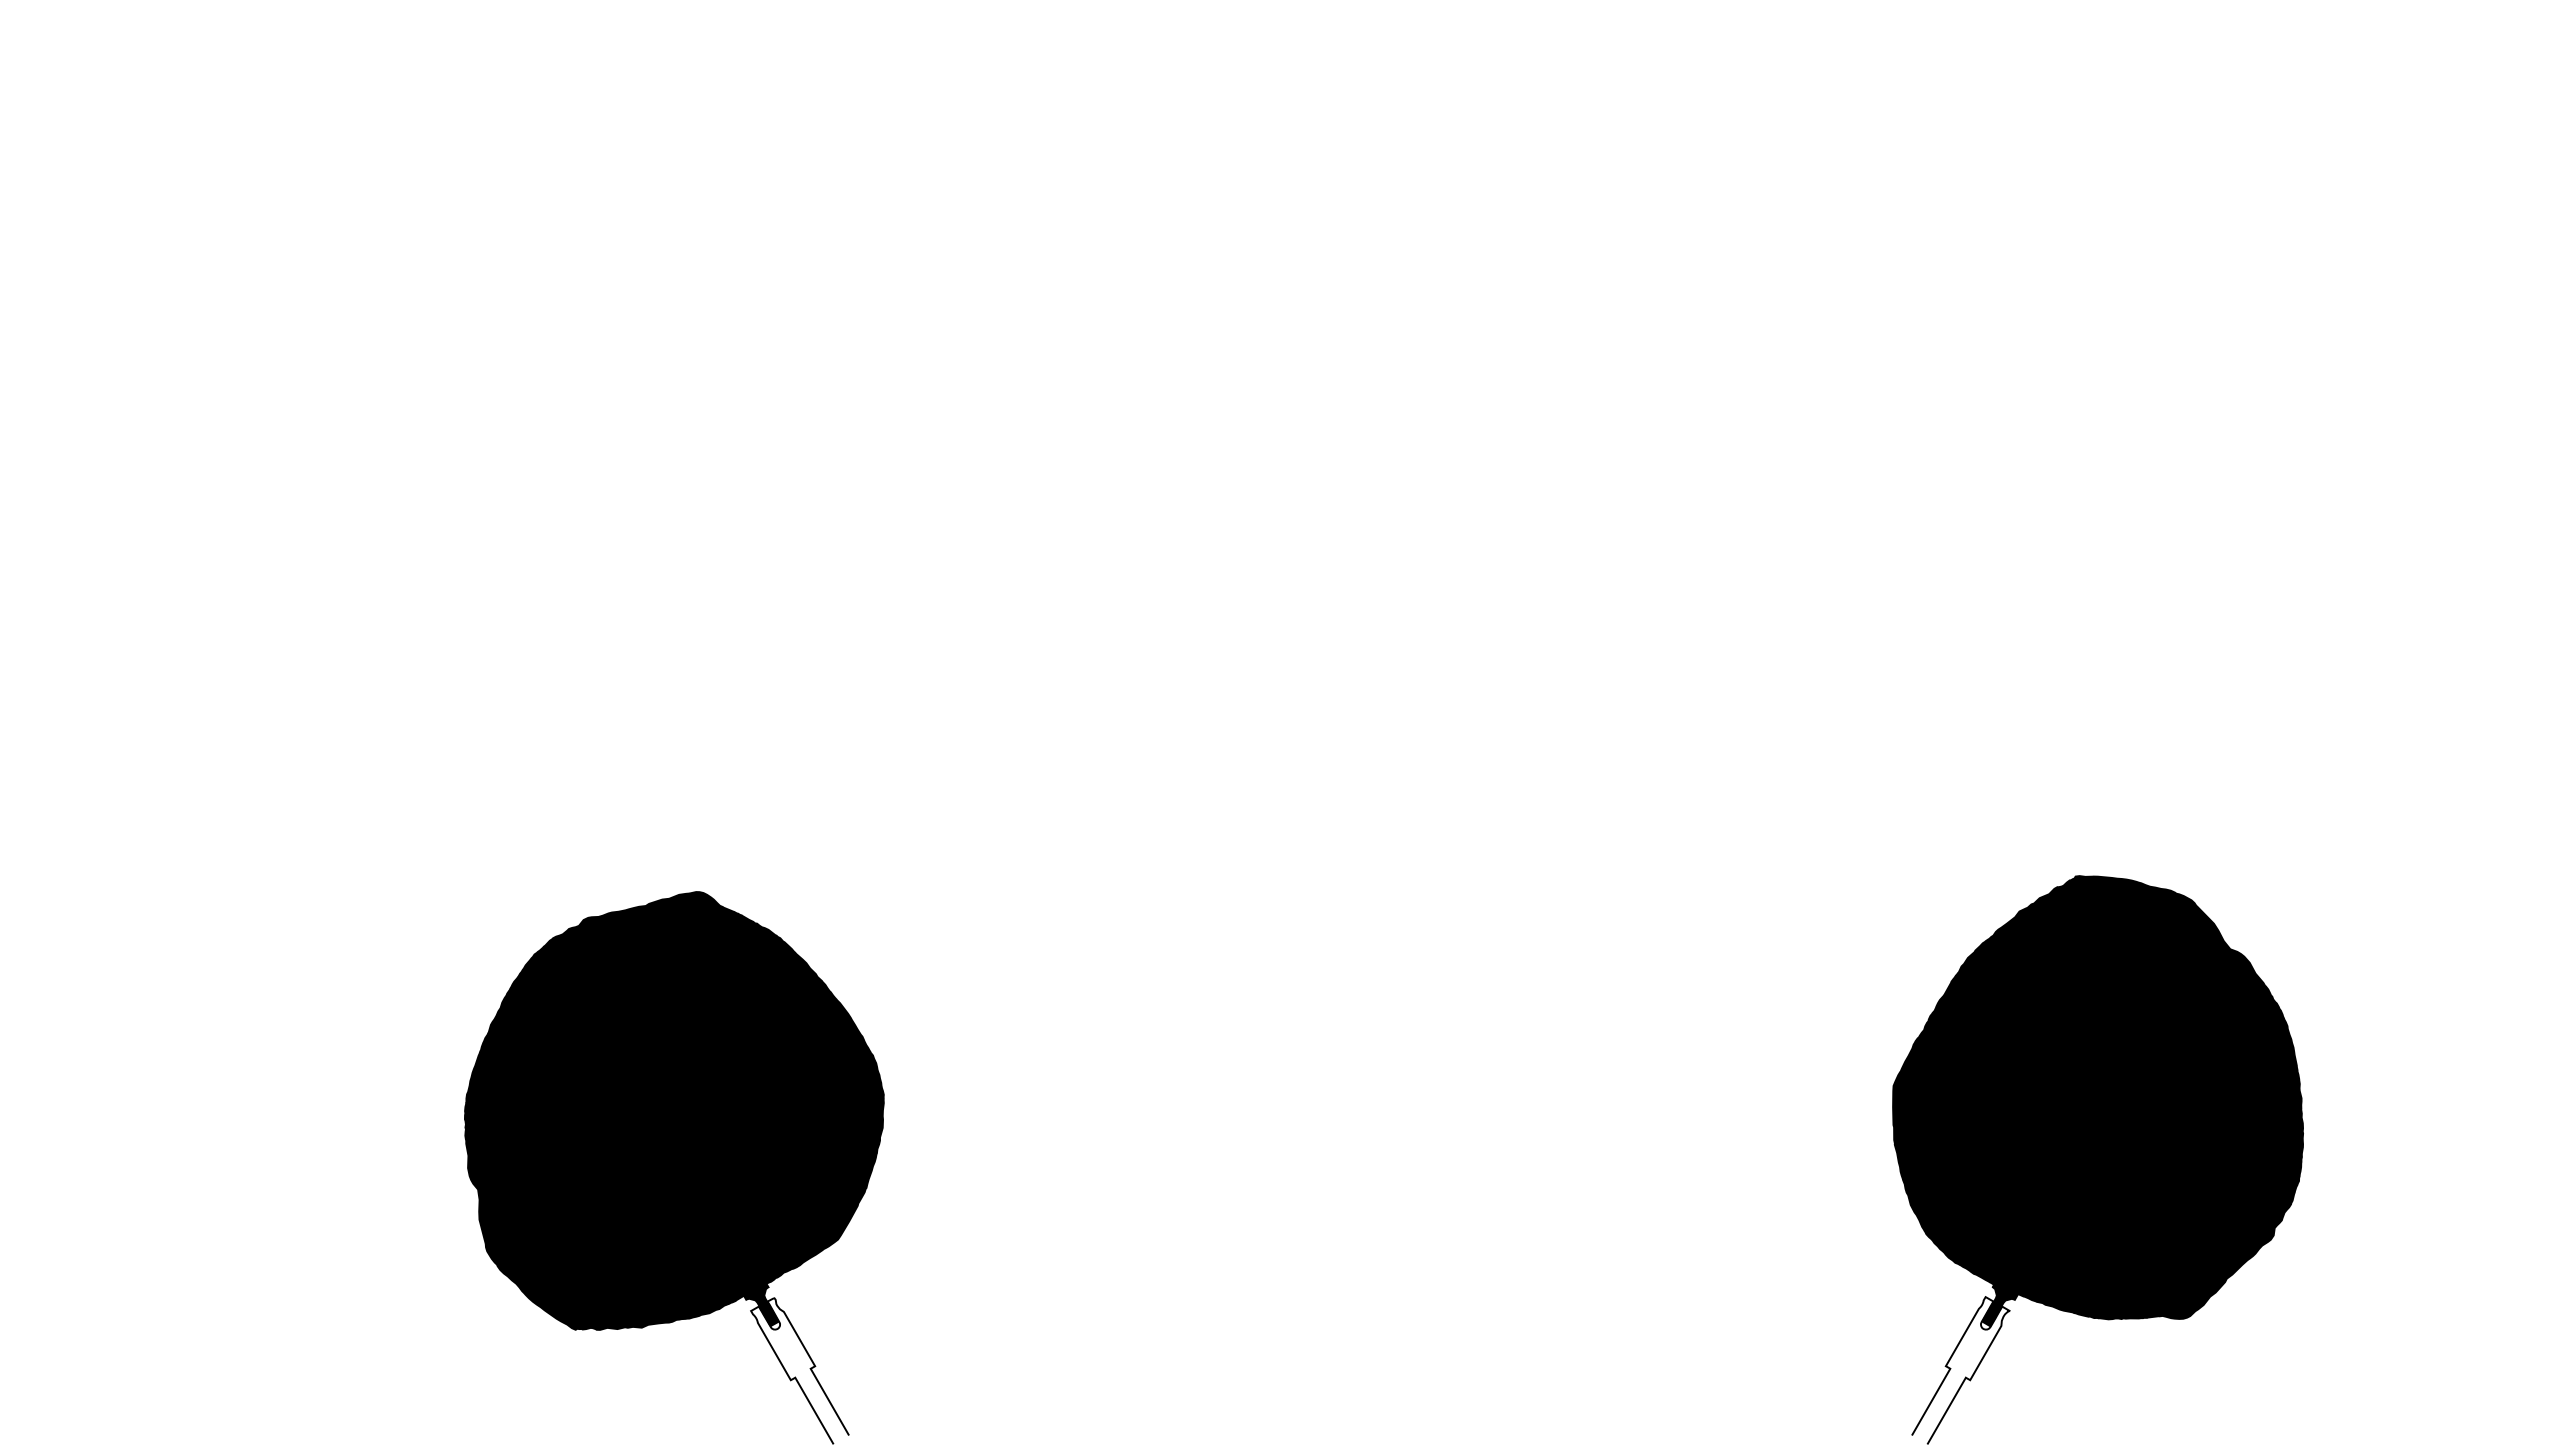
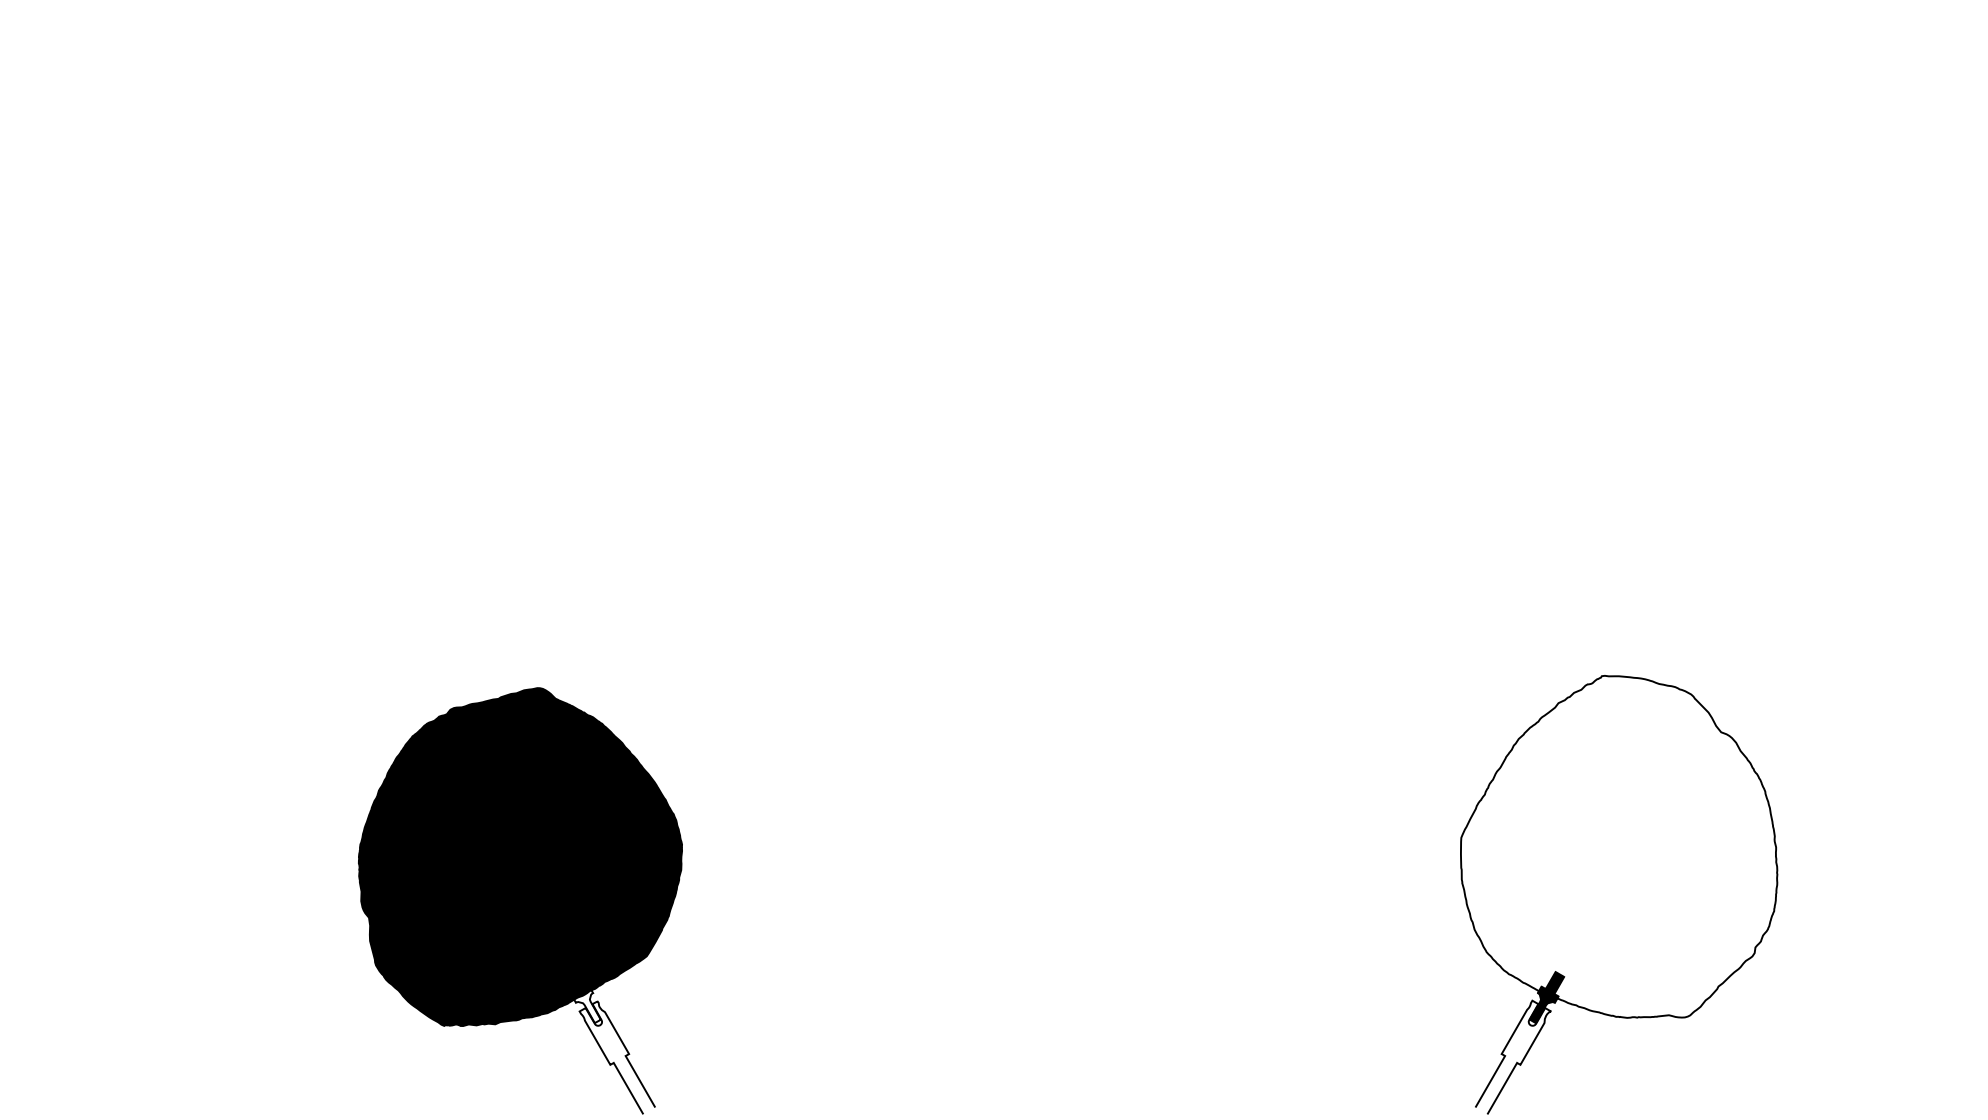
fill: (2098, 1097) -> (1619, 846), removed
fill: (756, 1292) -> (583, 997), removed

